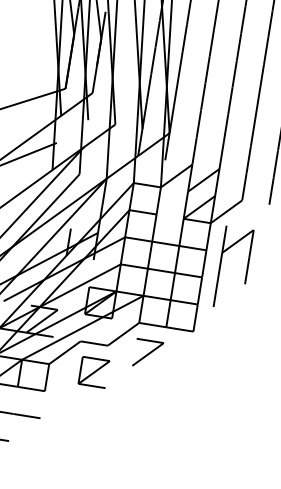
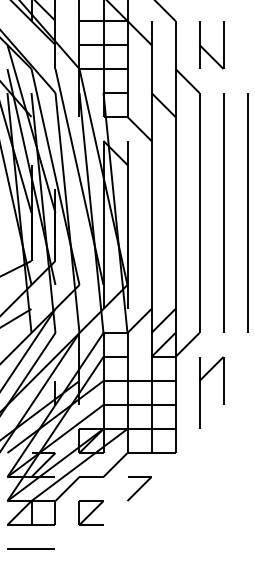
part: (221, 265) -> (200, 392), moved
part: (148, 353) -> (139, 488), moved
part: (93, 371) -> (90, 512), moved

